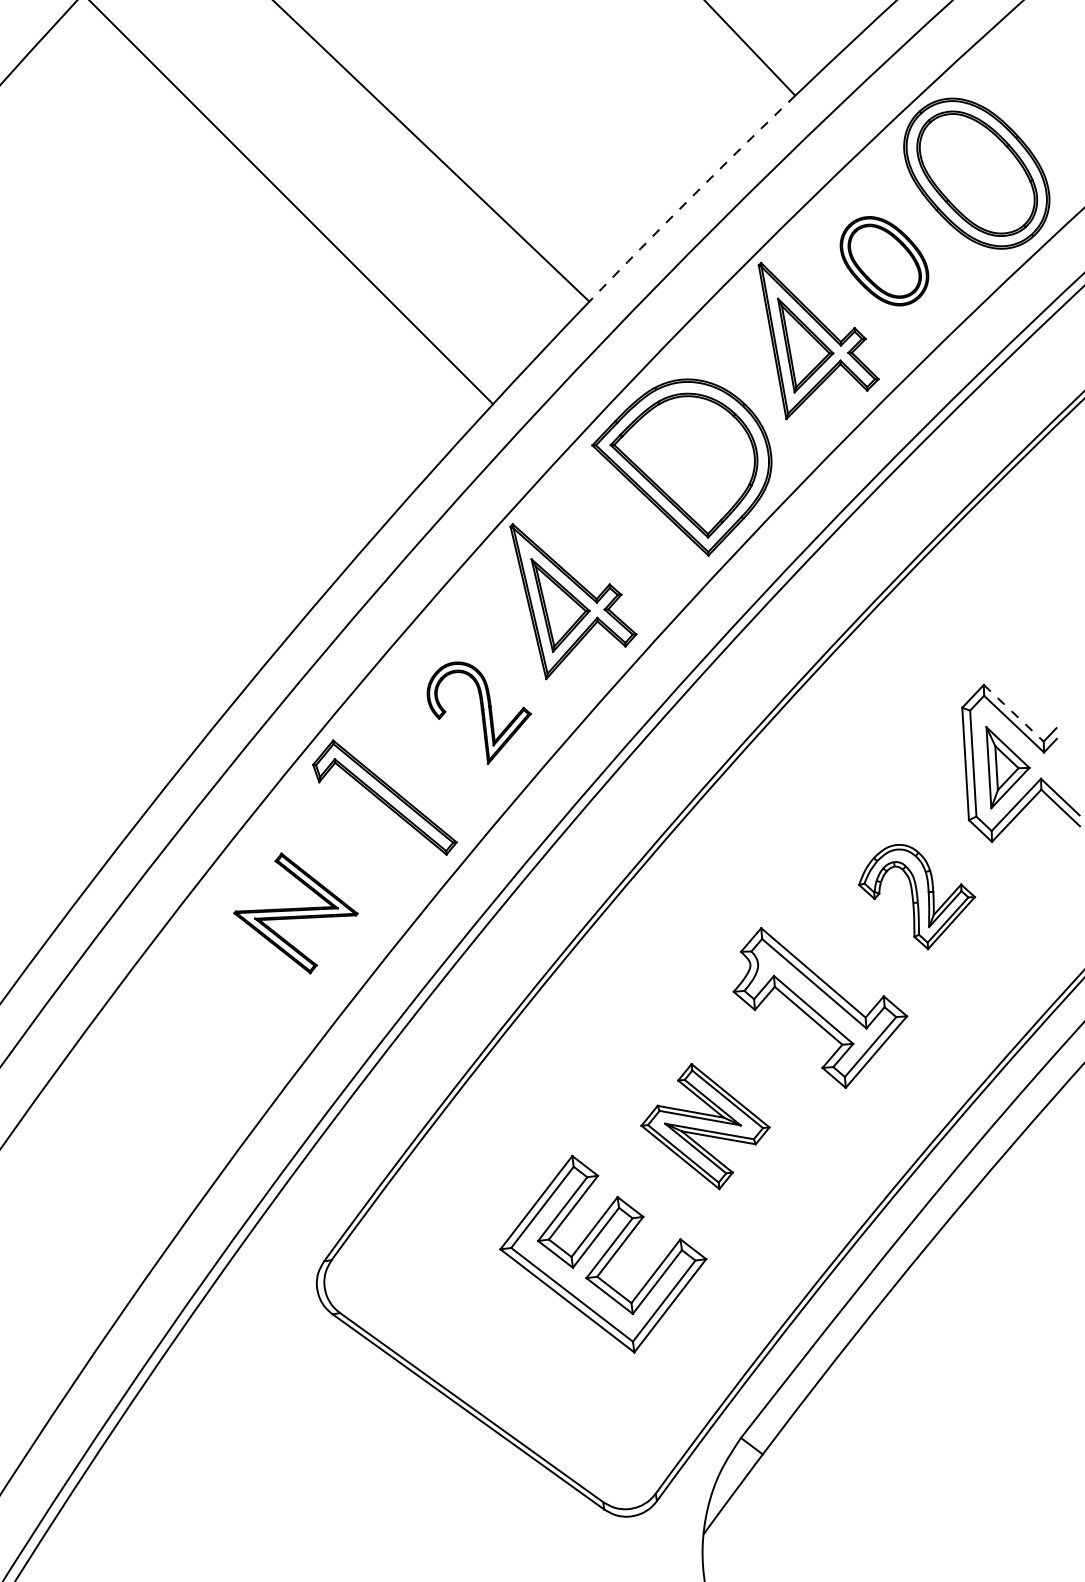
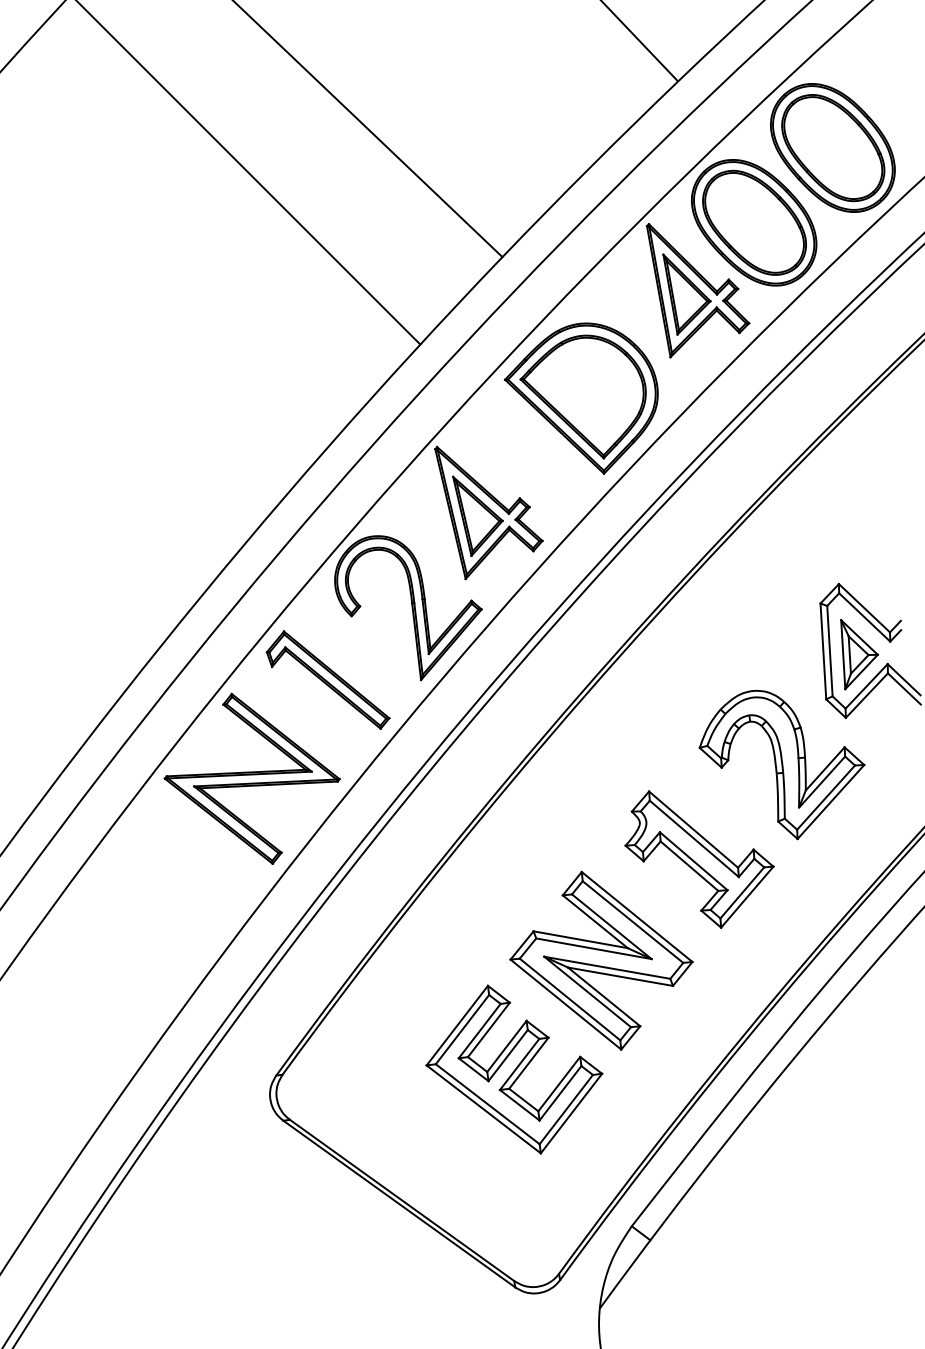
arc: (691, 197) -> (589, 168), dashed -> solid
part: (884, 260) -> (754, 222), size x1.67
part: (479, 712) -> (408, 607), size x1.67
line: (1014, 713) -> (865, 608), dashed -> solid
part: (916, 896) -> (781, 764), size x1.67
part: (295, 913) -> (251, 778), size x1.67
part: (705, 1126) -> (601, 960), size x1.67

